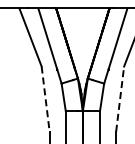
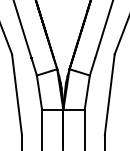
line: (45, 99) -> (16, 95), dashed -> solid
line: (120, 99) -> (110, 95), dashed -> solid

